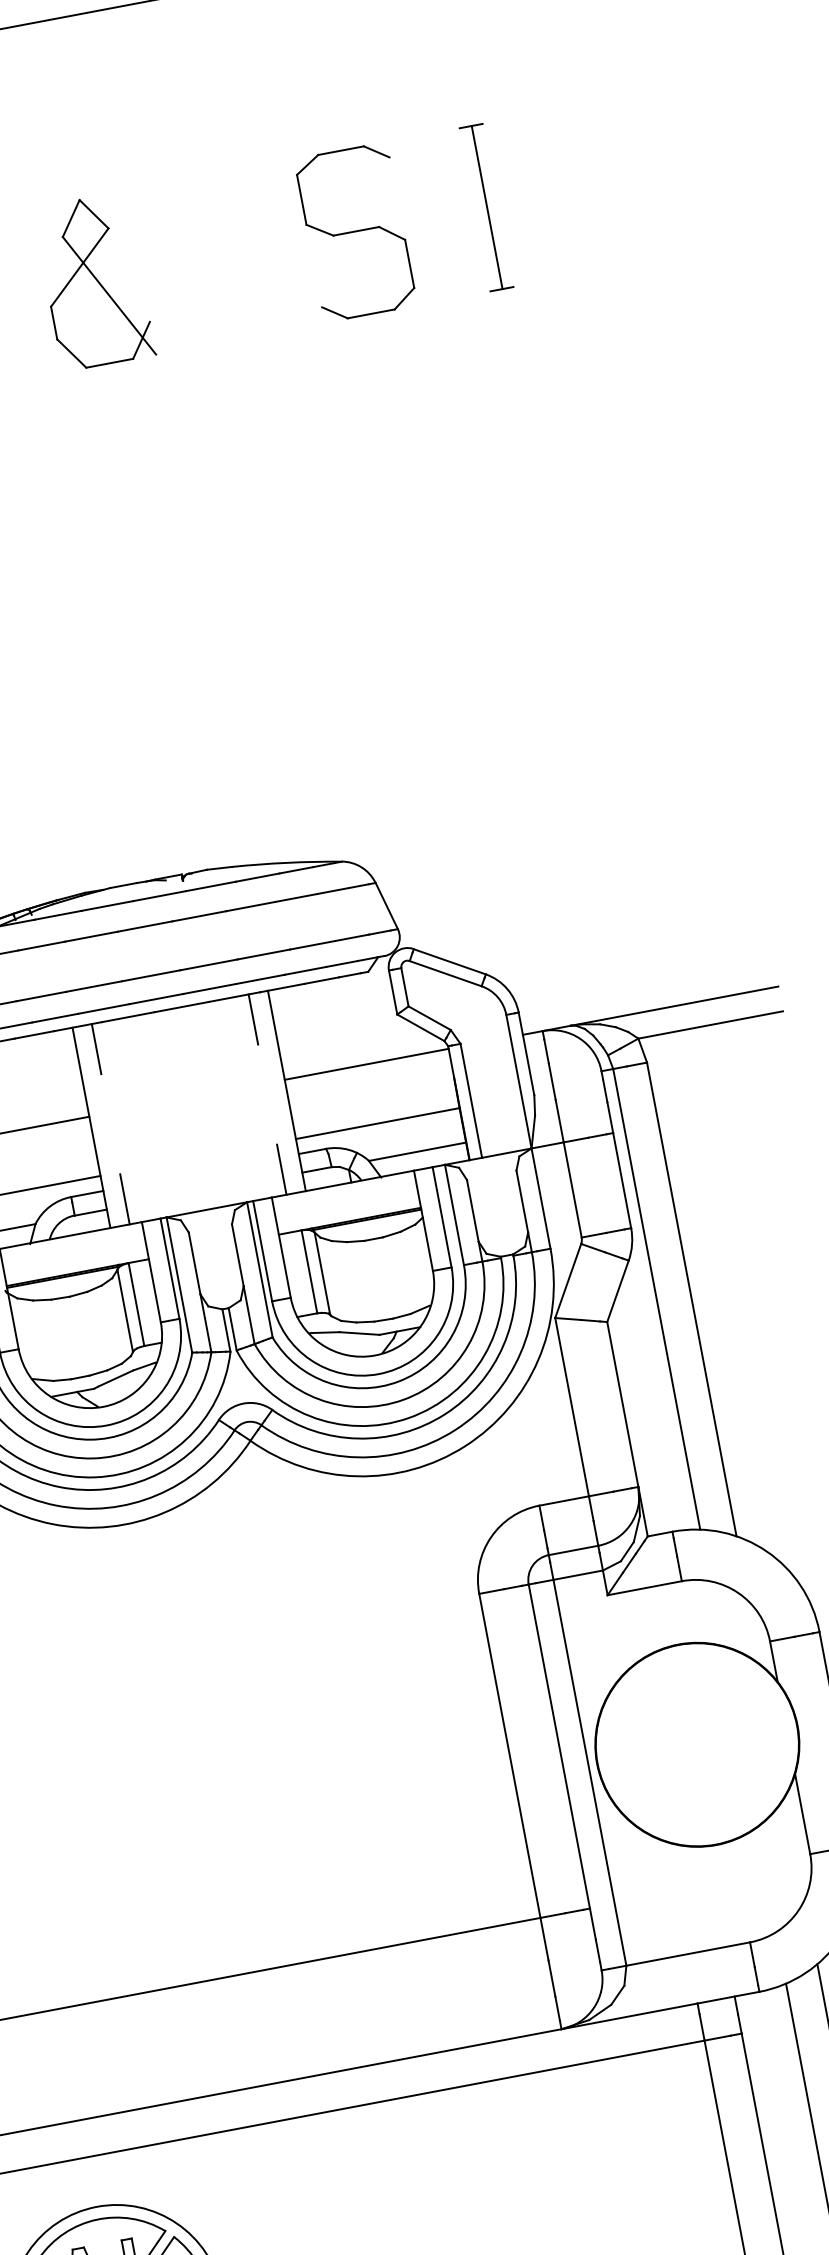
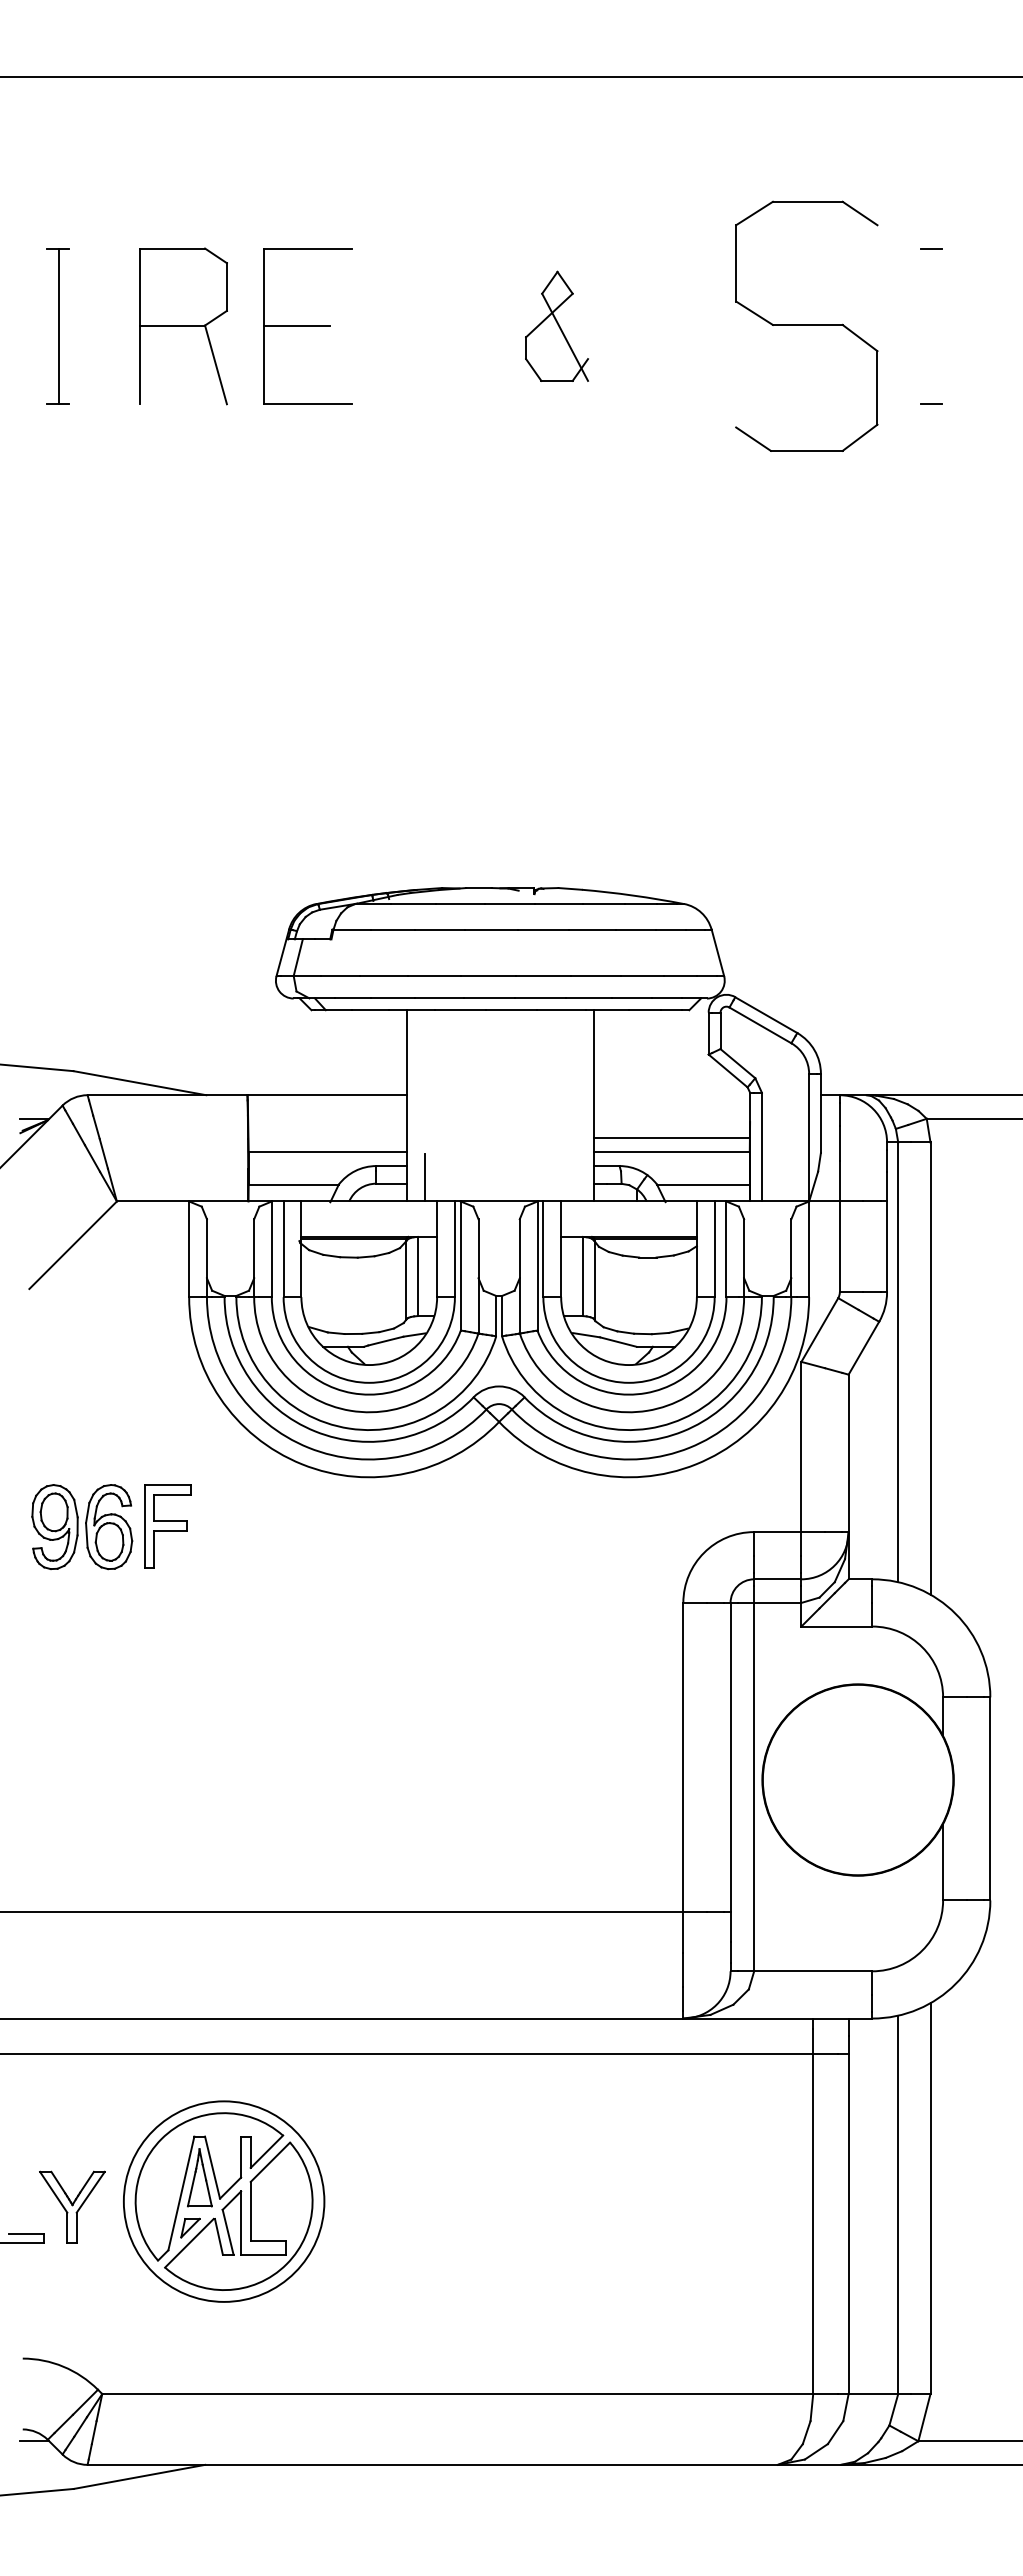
line: (487, 207) -> (932, 326), removed
part: (355, 232) -> (806, 326), size x1.6
part: (93, 281) -> (556, 326), size x0.7
line: (253, 1019) -> (575, 1034), removed
line: (96, 1049) -> (425, 1034), removed
line: (366, 1064) -> (671, 1138), moved
line: (282, 1169) -> (575, 1177), removed

